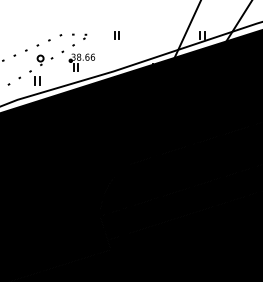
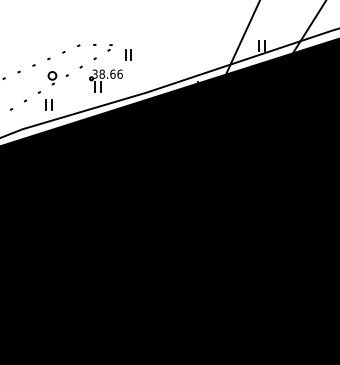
part: (117, 35) -> (128, 54), moved

